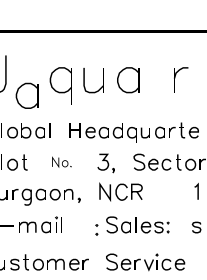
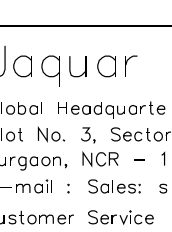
part: (181, 79) -> (131, 65), moved
part: (26, 96) -> (22, 66), moved
part: (61, 162) -> (51, 134), size x1.67
line: (167, 192) -> (139, 159), added
part: (96, 229) -> (68, 188), moved

